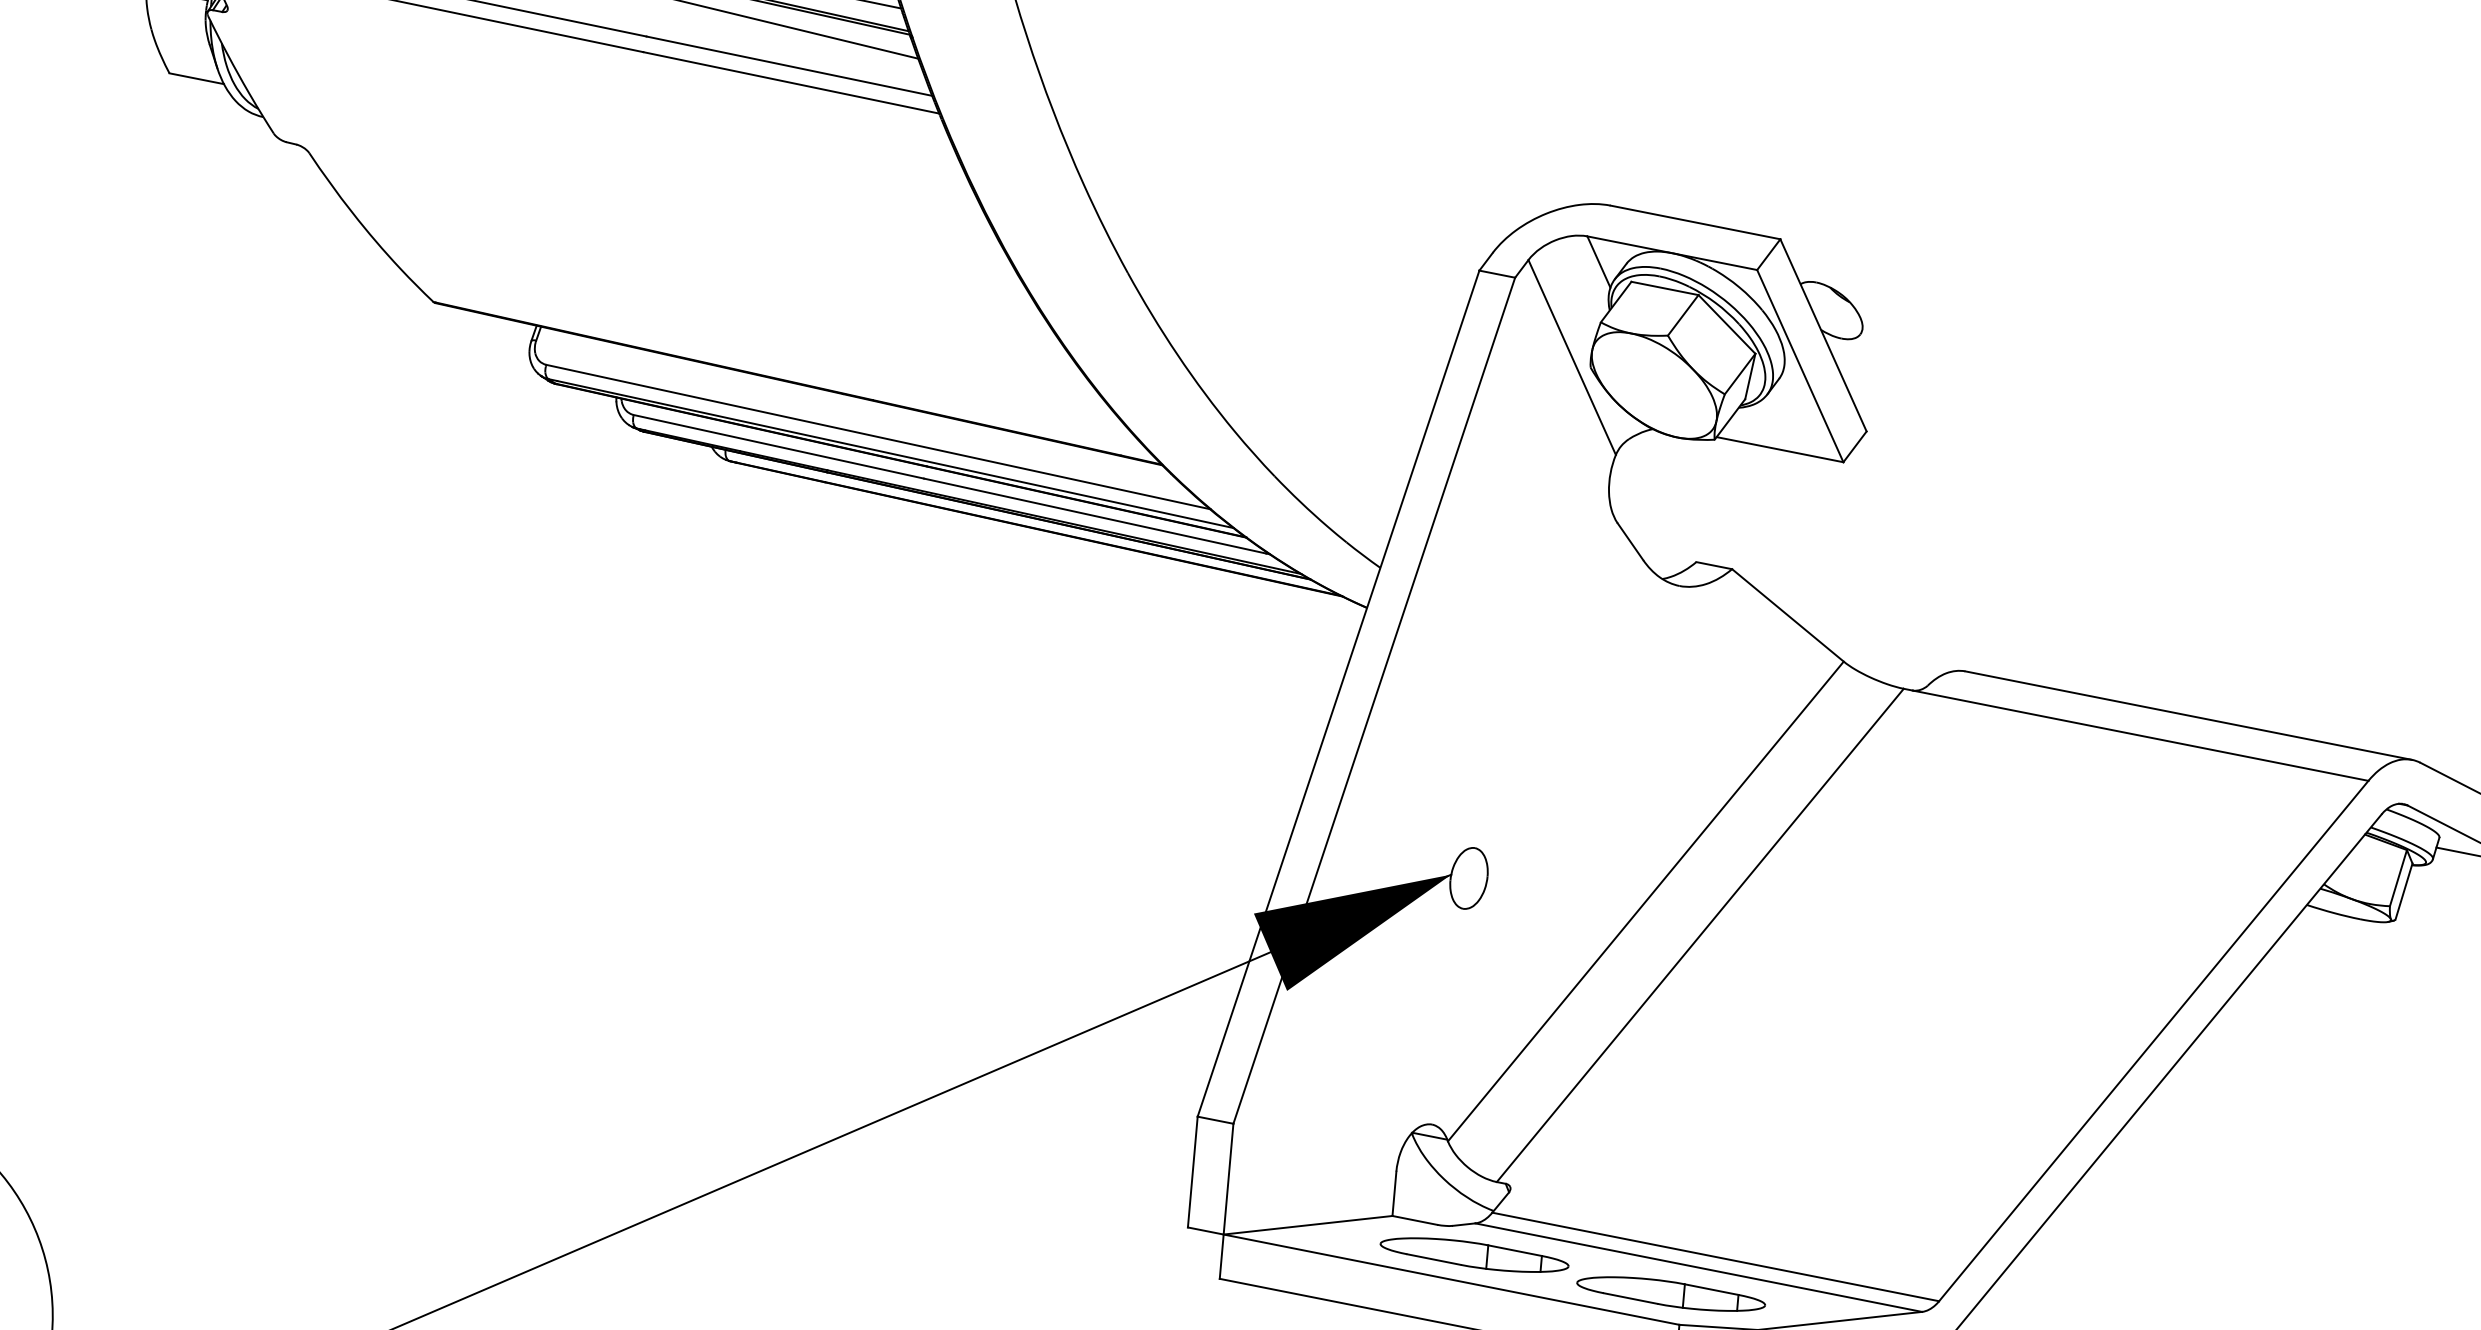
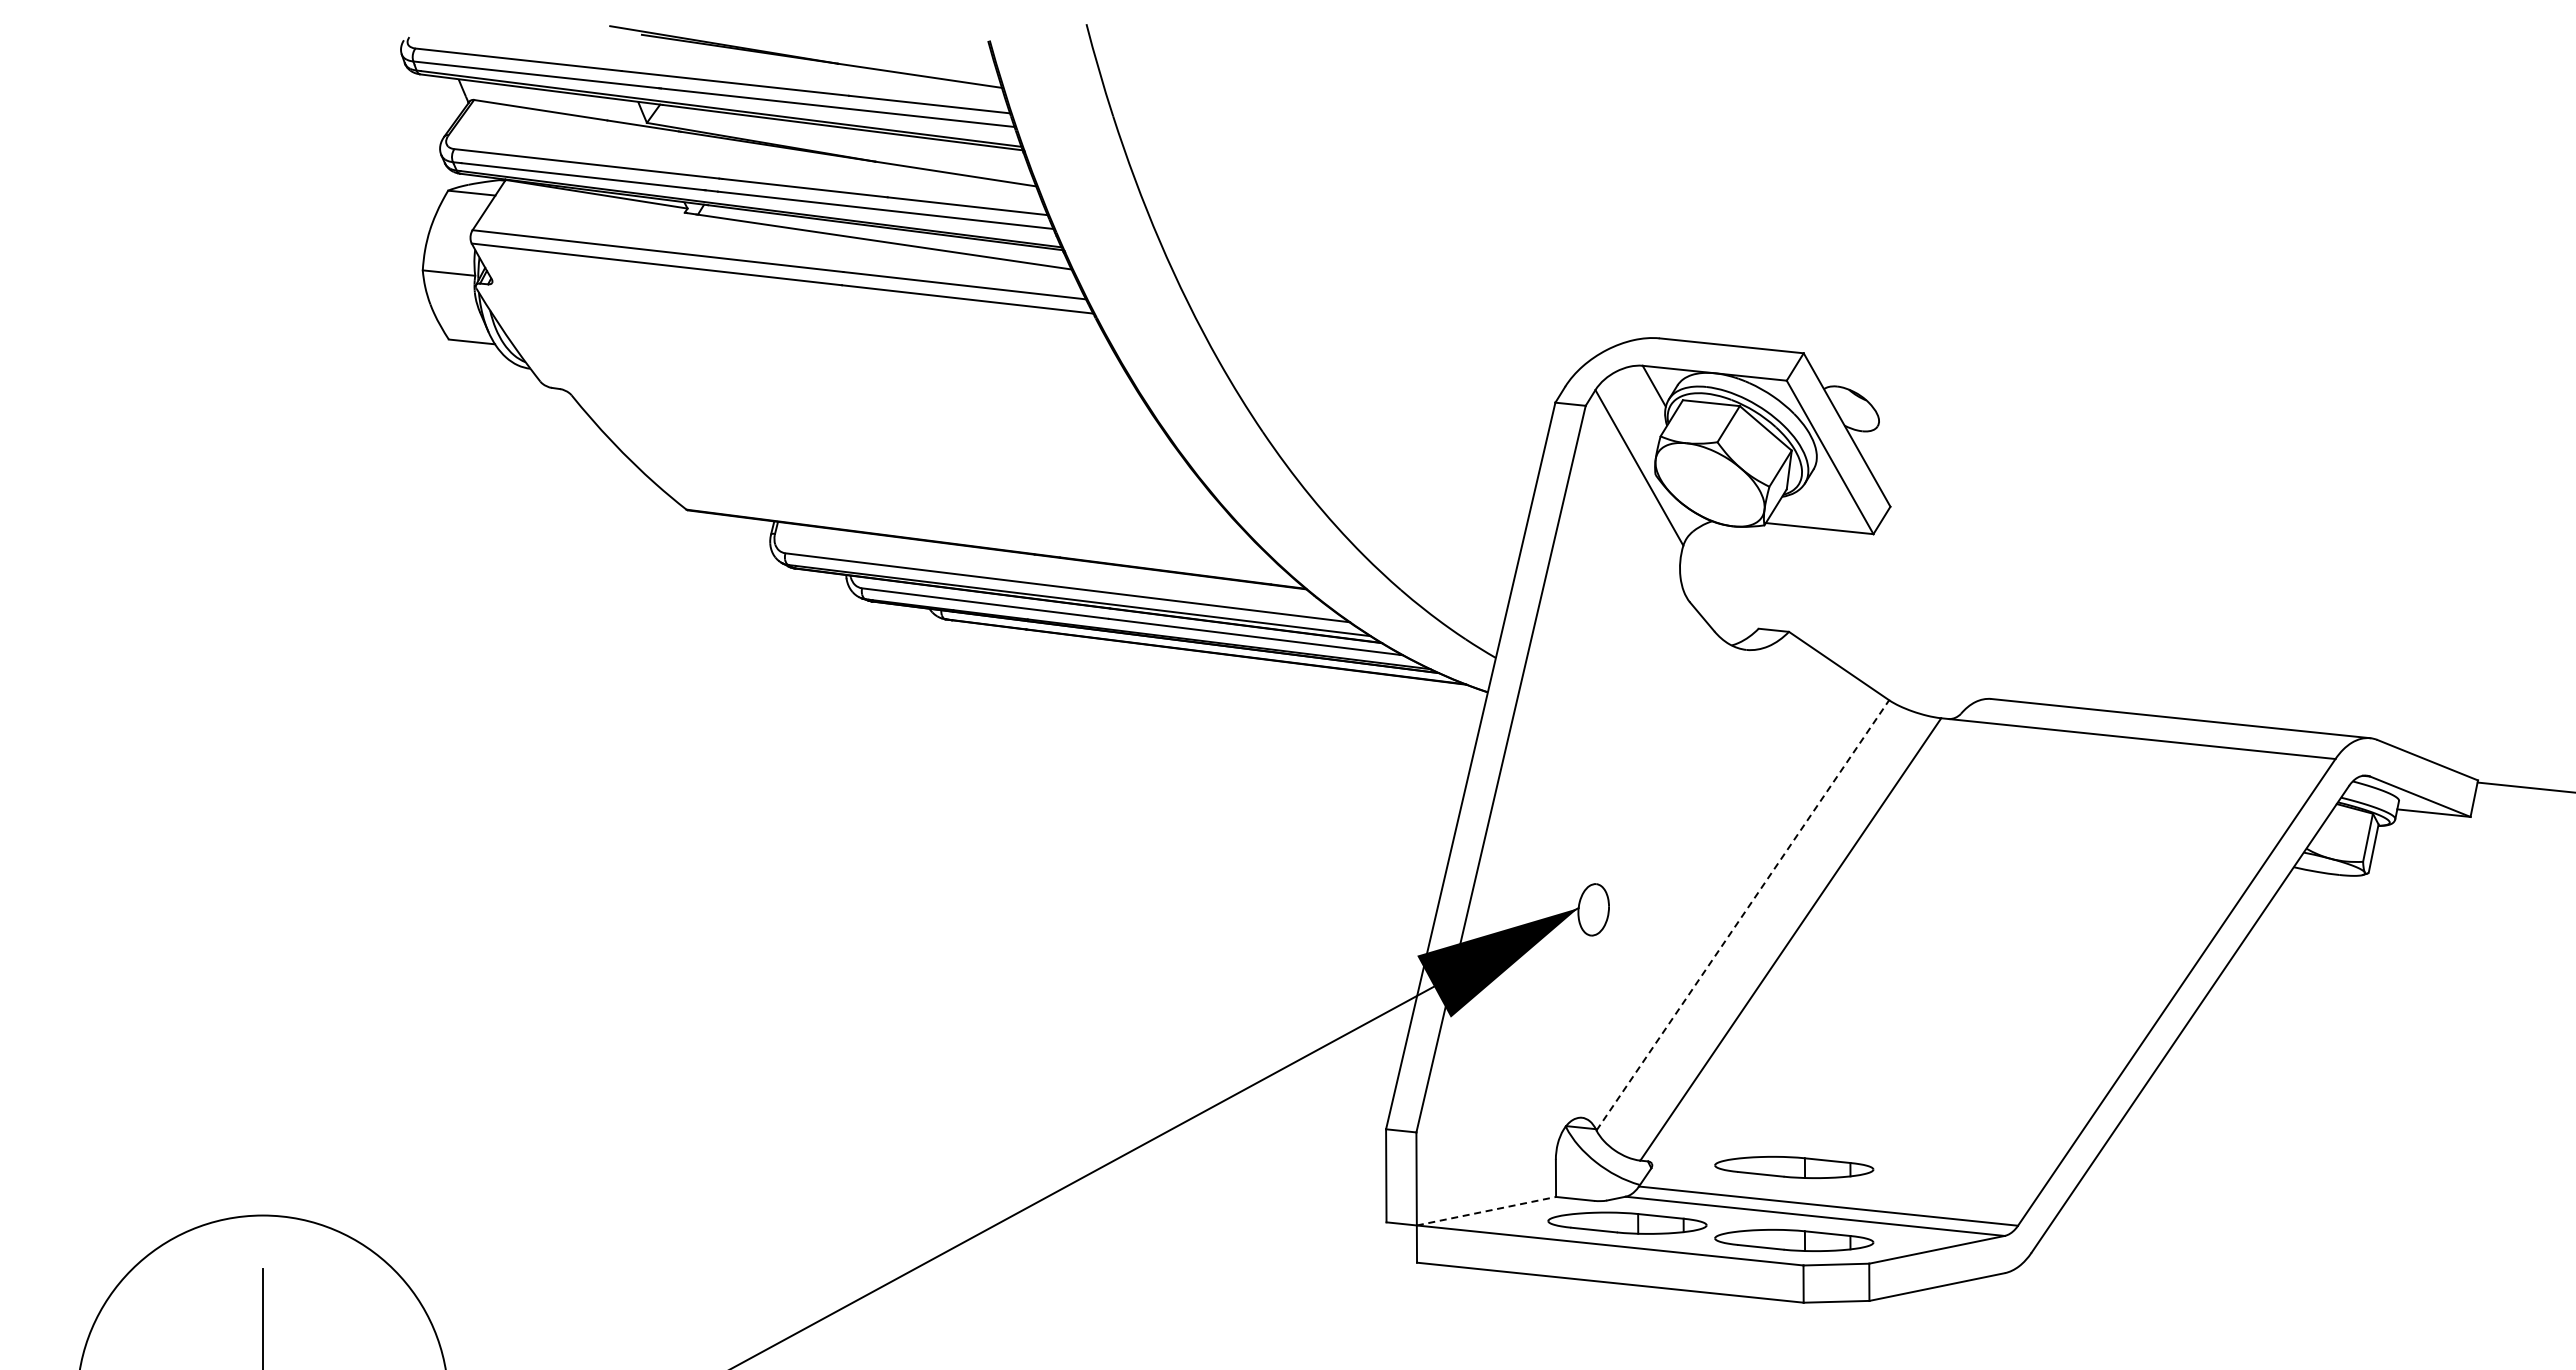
line: (1646, 900) -> (1743, 914), solid -> dashed
part: (1679, 1207) -> (1794, 1167), added
line: (1308, 1225) -> (1486, 1211), solid -> dashed

